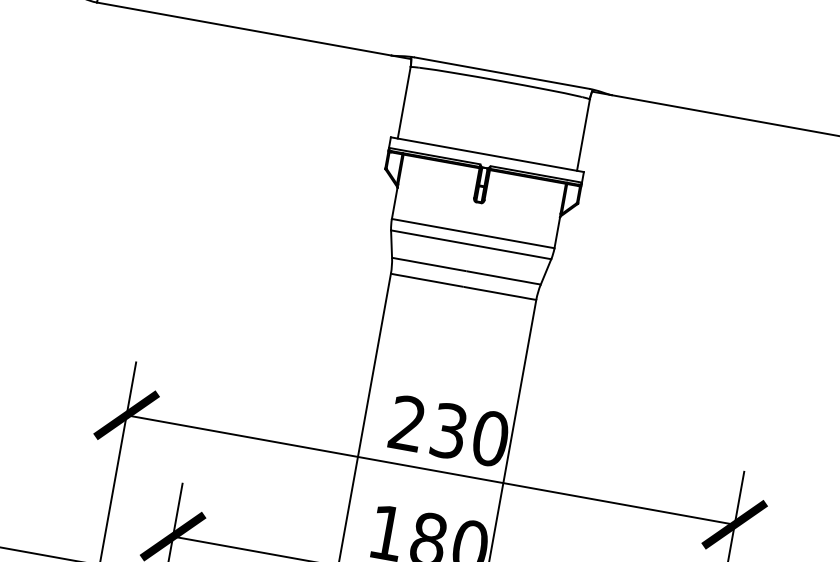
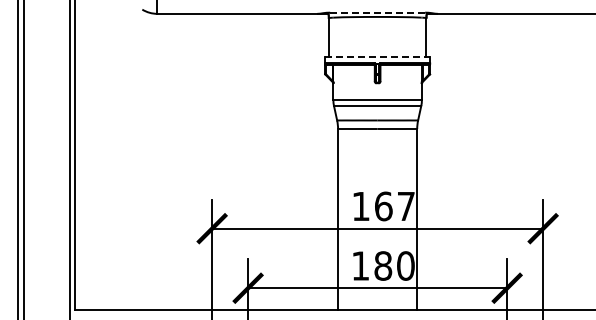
line: (501, 72) -> (377, 12), solid -> dashed
line: (486, 155) -> (377, 57), solid -> dashed
text: (448, 431) -> (383, 206), 230 -> 167

